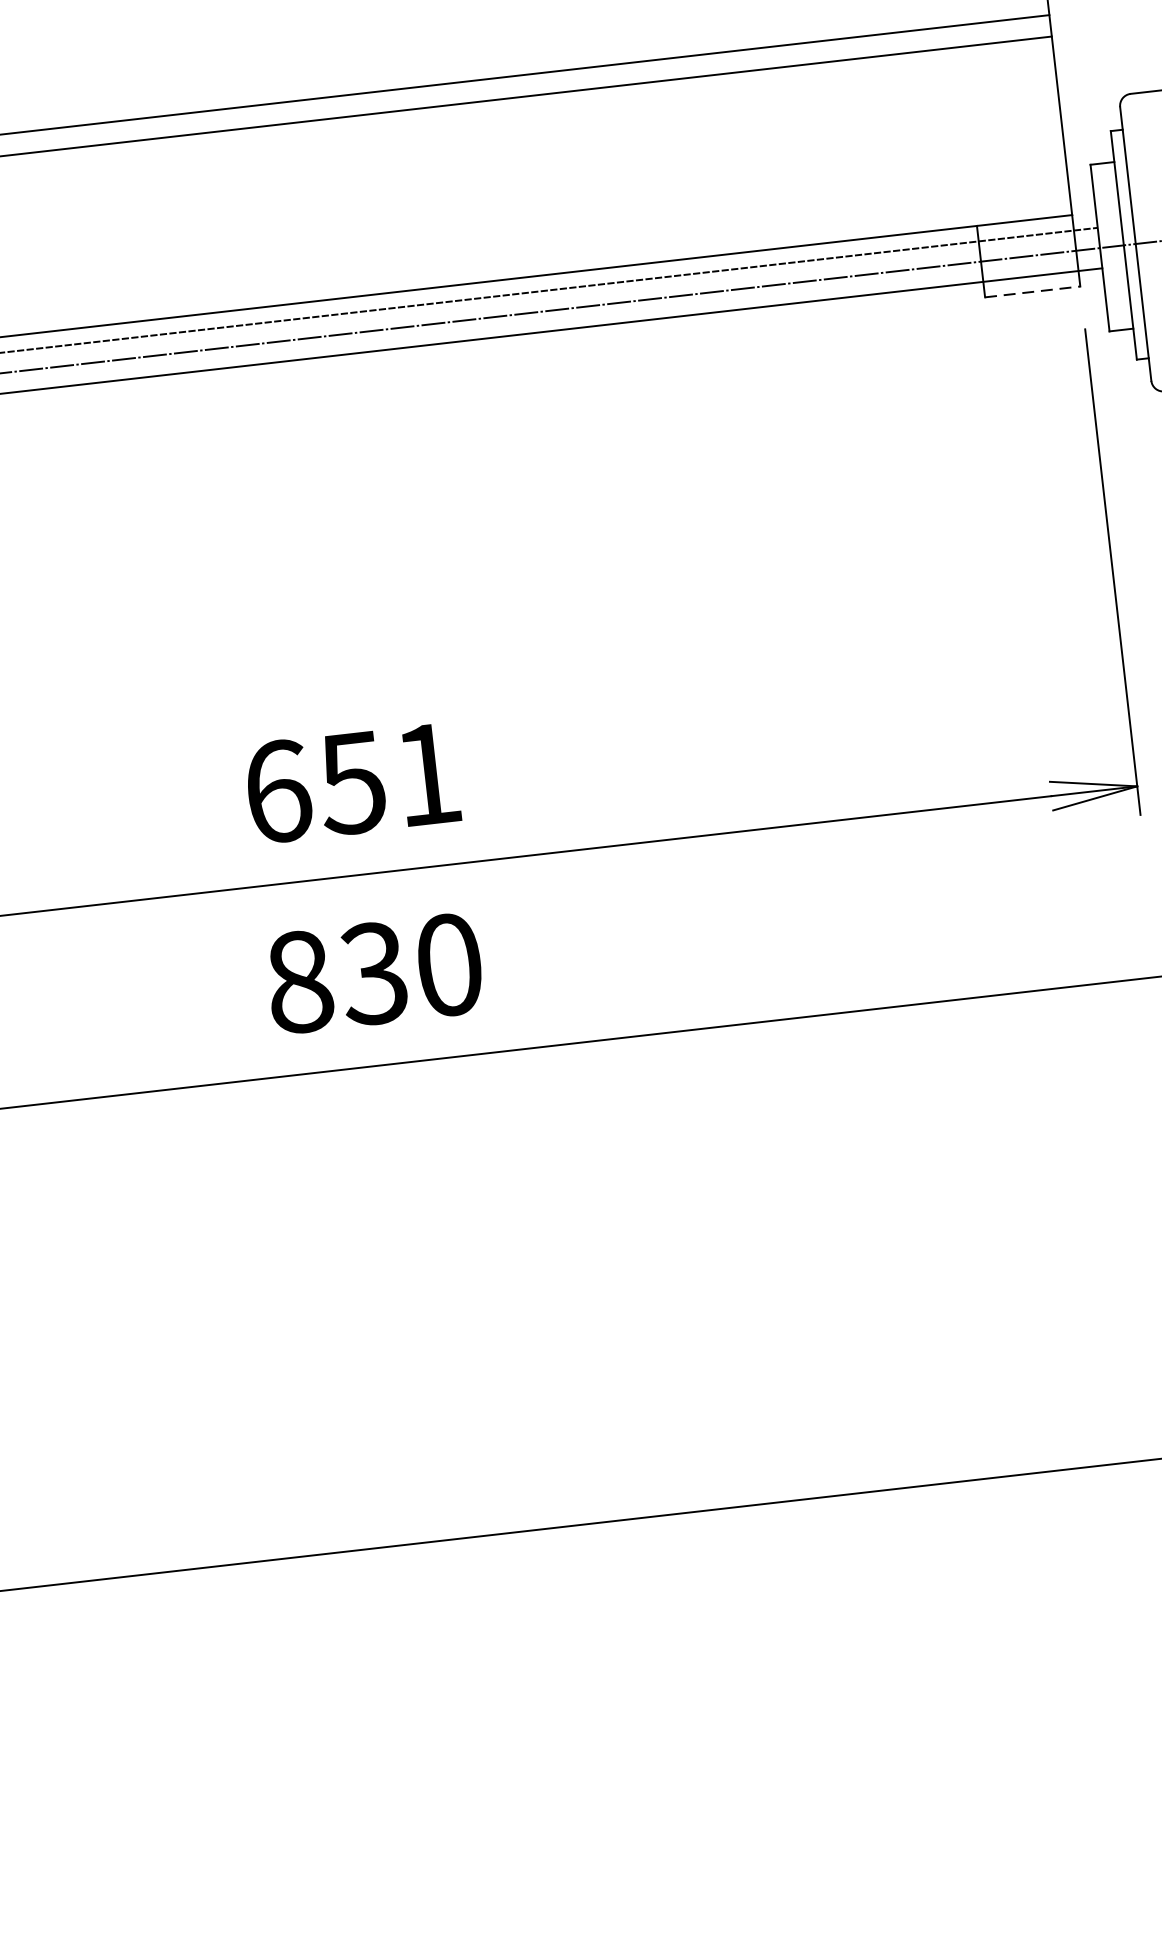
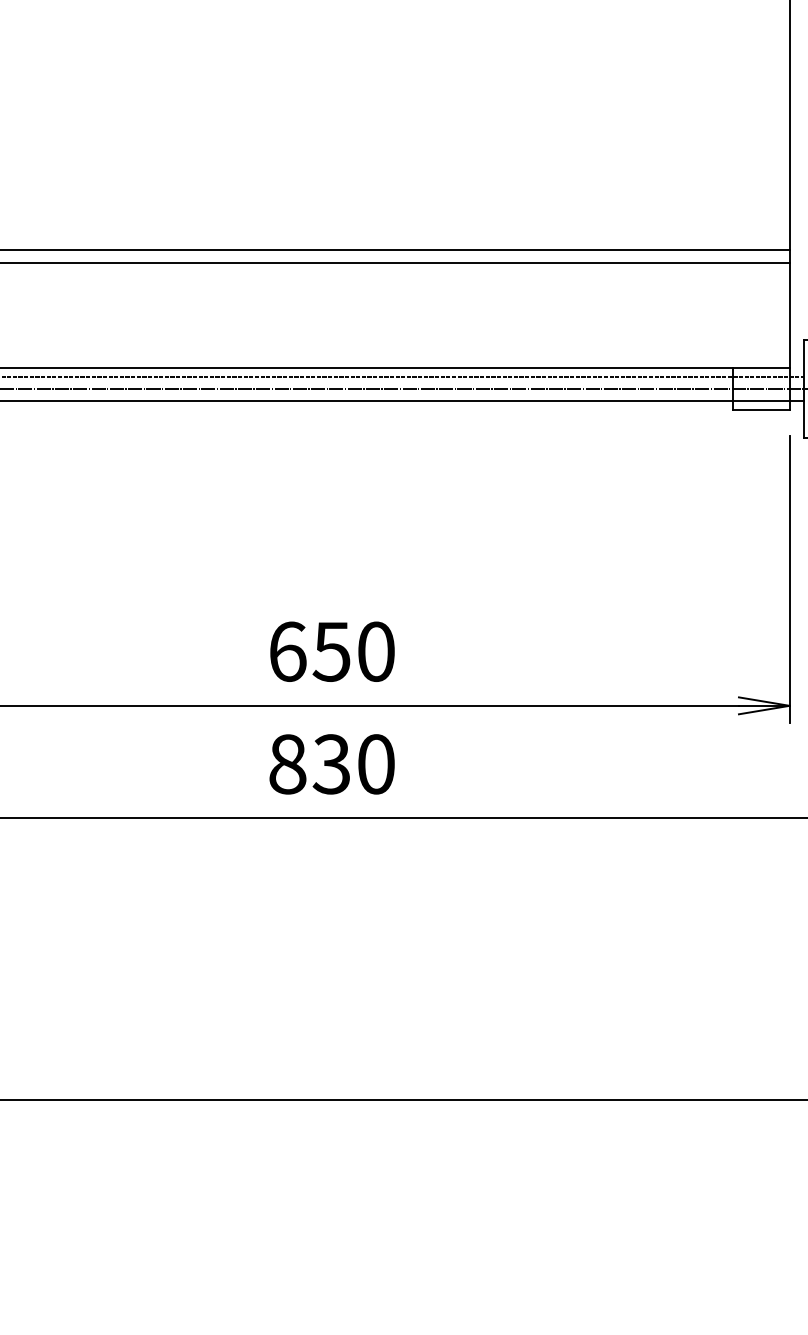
line: (1032, 292) -> (761, 410), dashed -> solid
text: (427, 774) -> (376, 651), 651 -> 650

